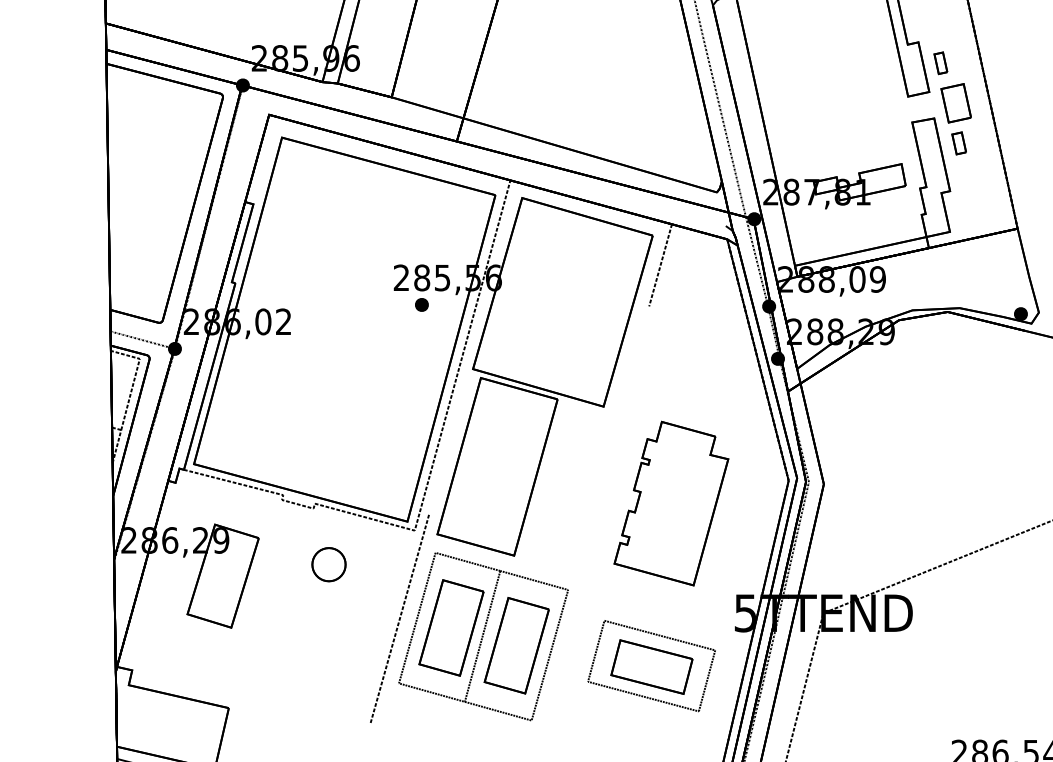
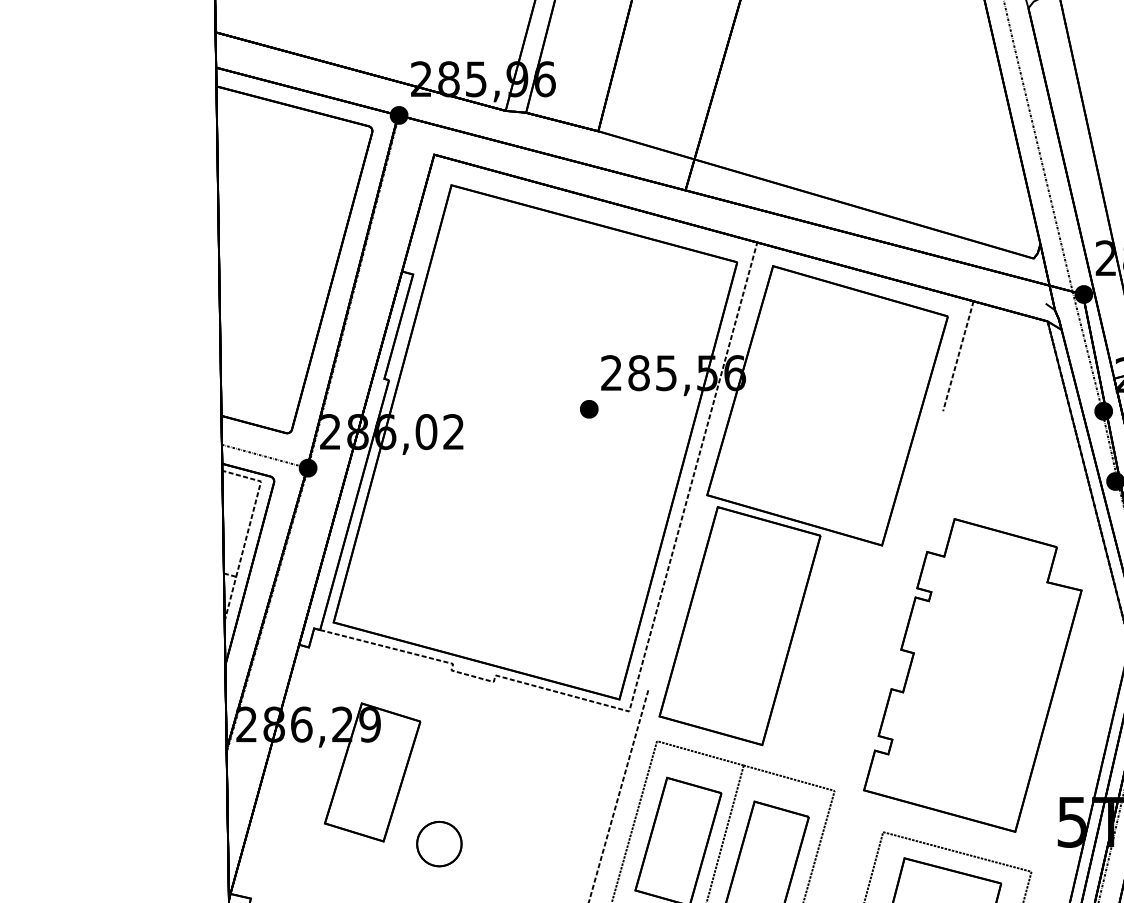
part: (421, 304) -> (588, 408), moved
part: (671, 503) -> (972, 675), size x1.43
part: (328, 564) -> (438, 843), moved

